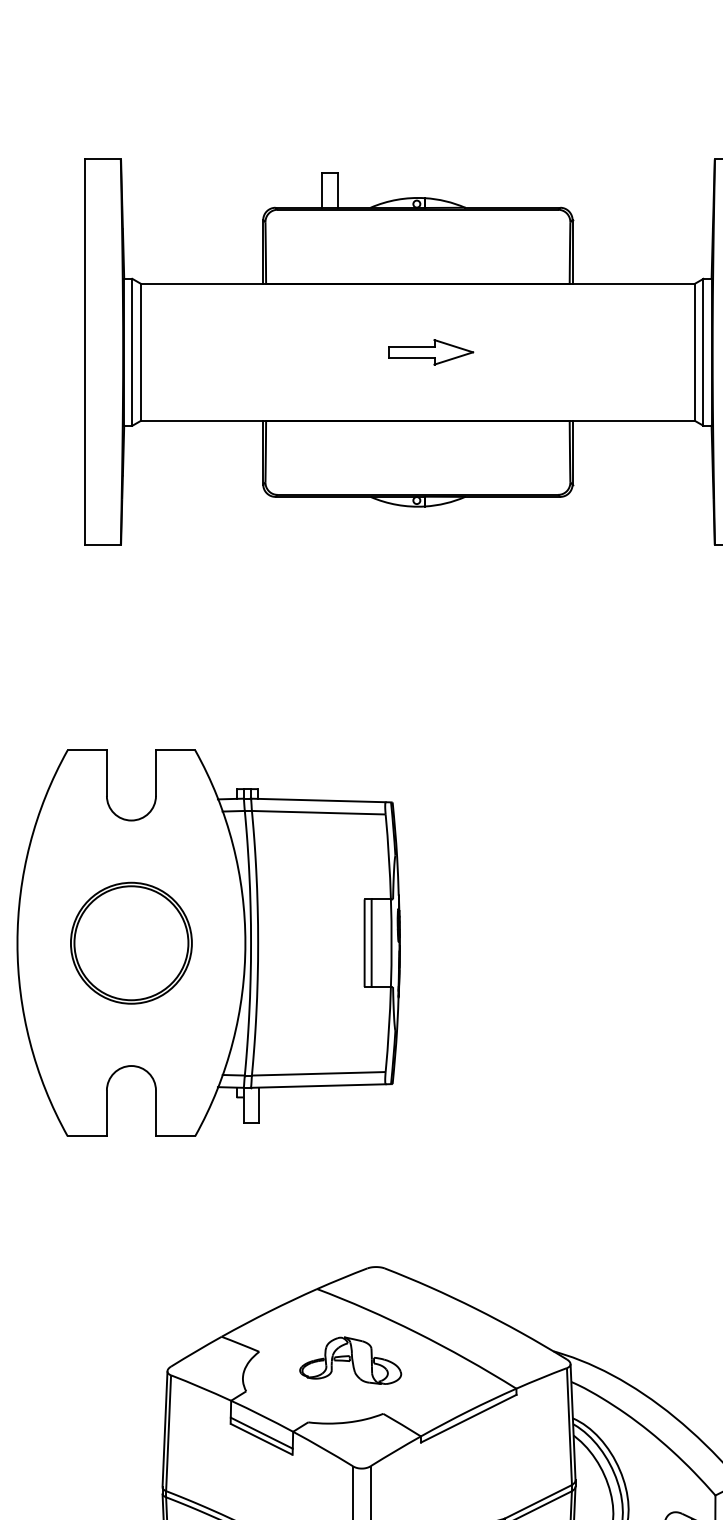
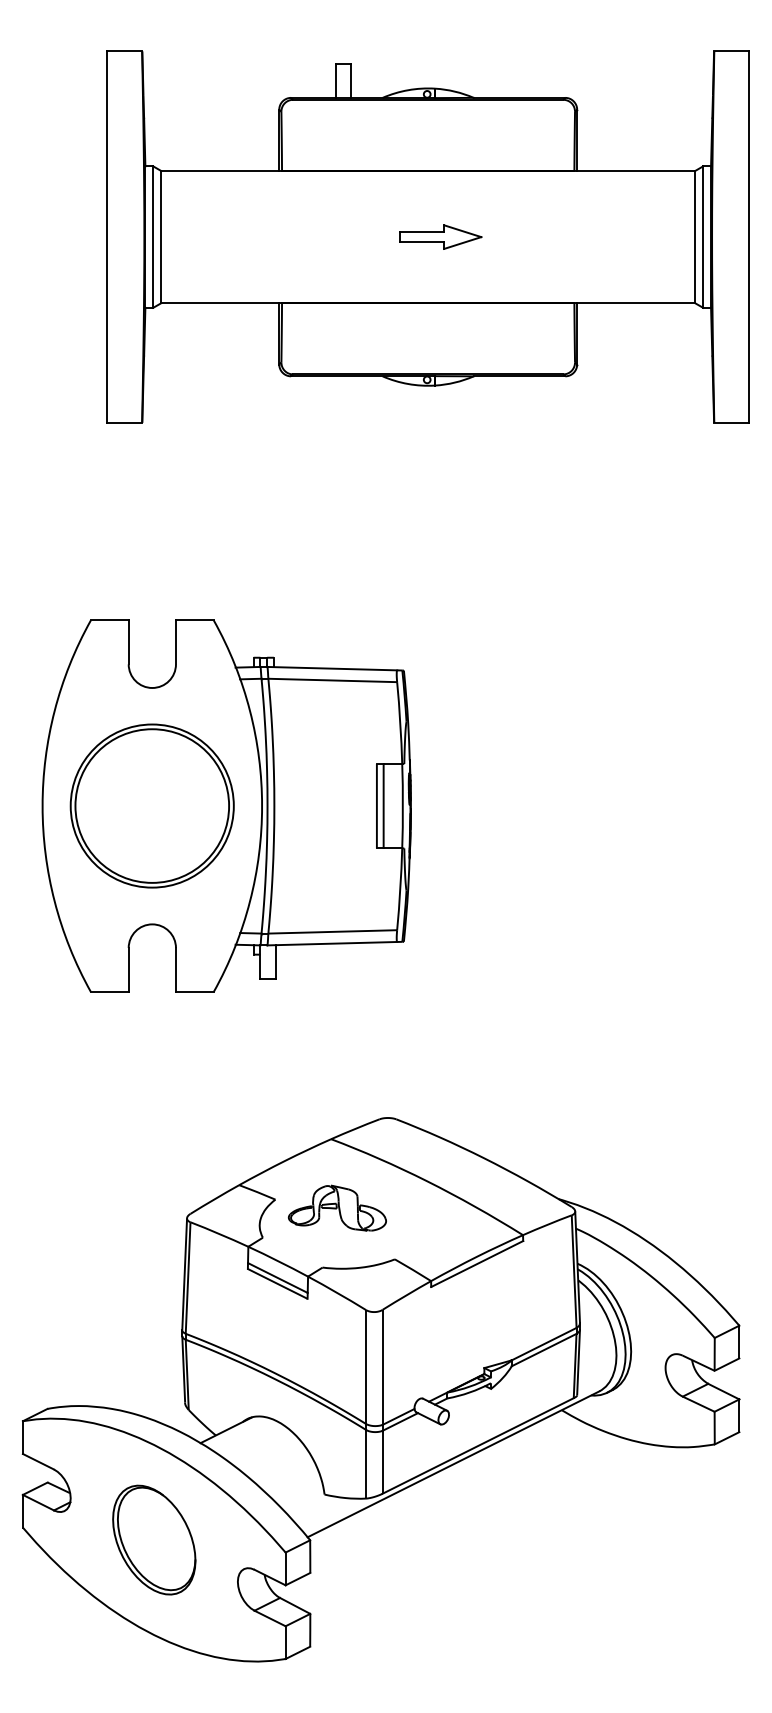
part: (131, 943) -> (152, 806), size x1.4
part: (349, 1359) -> (336, 1207), moved

